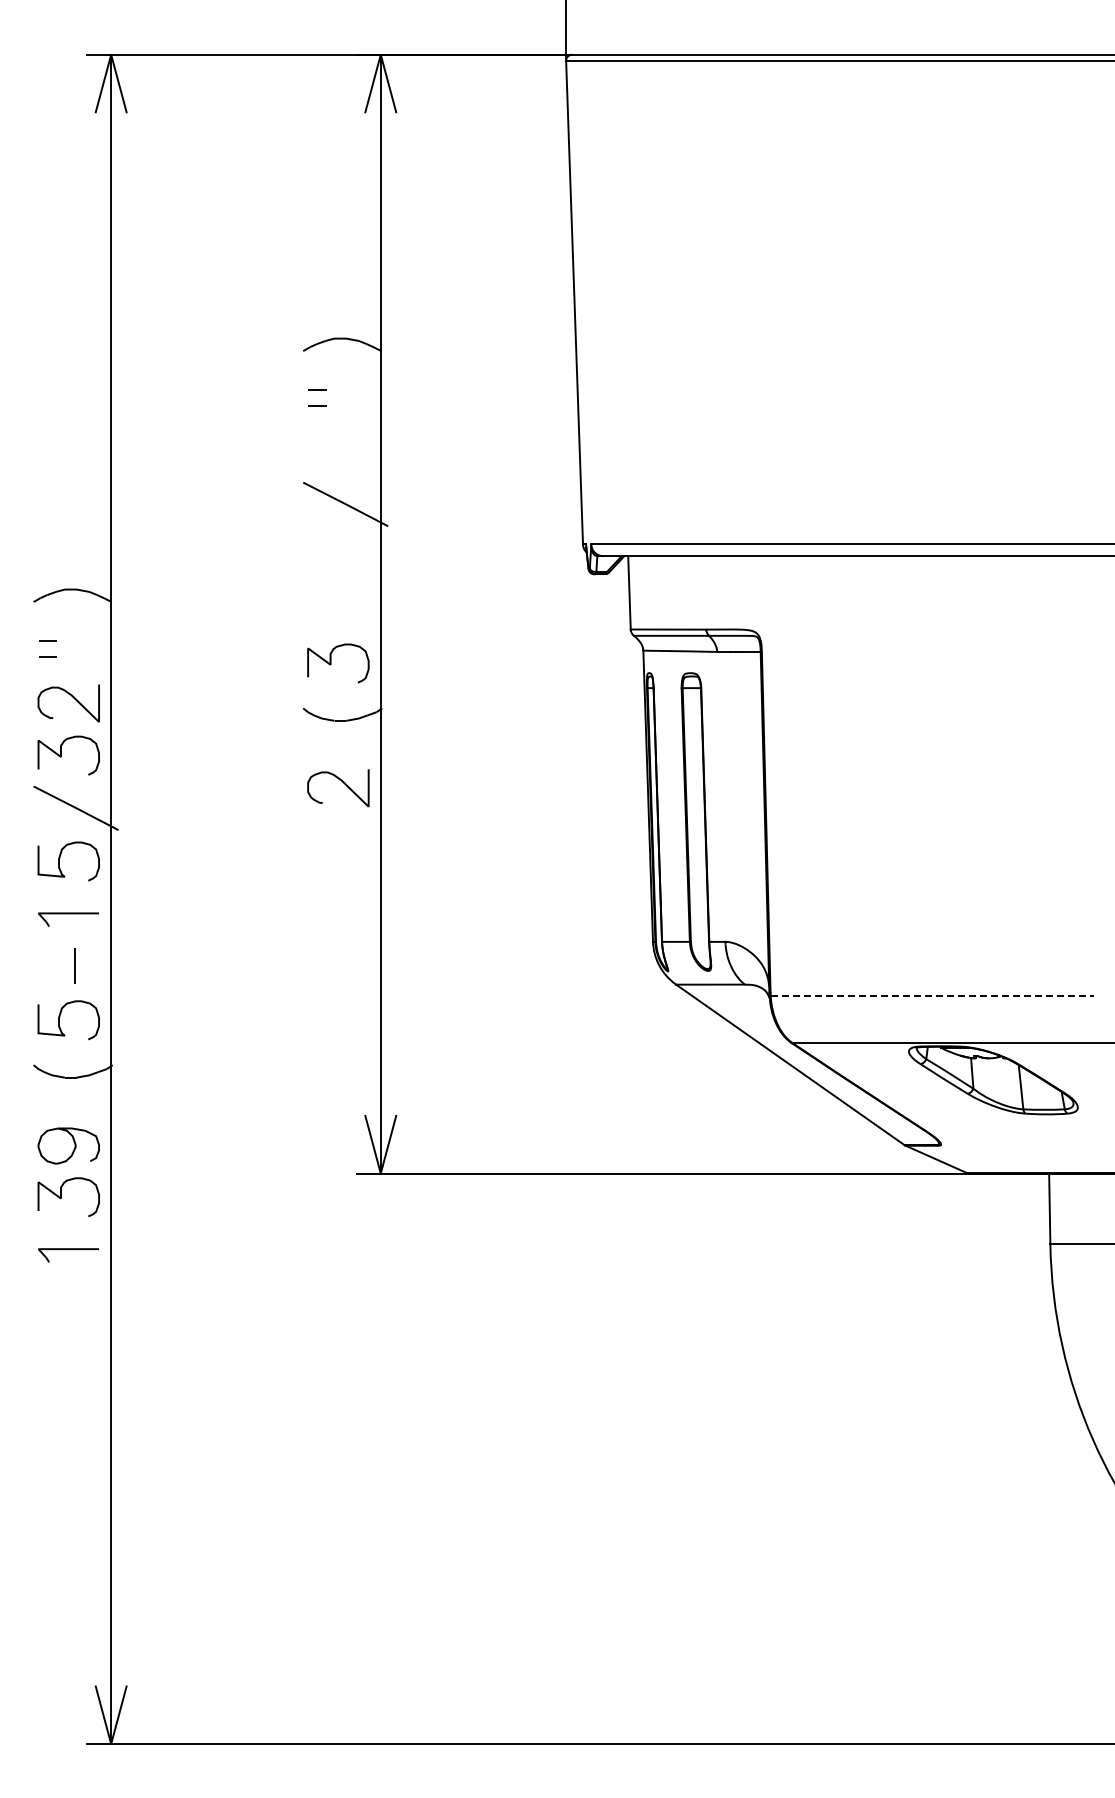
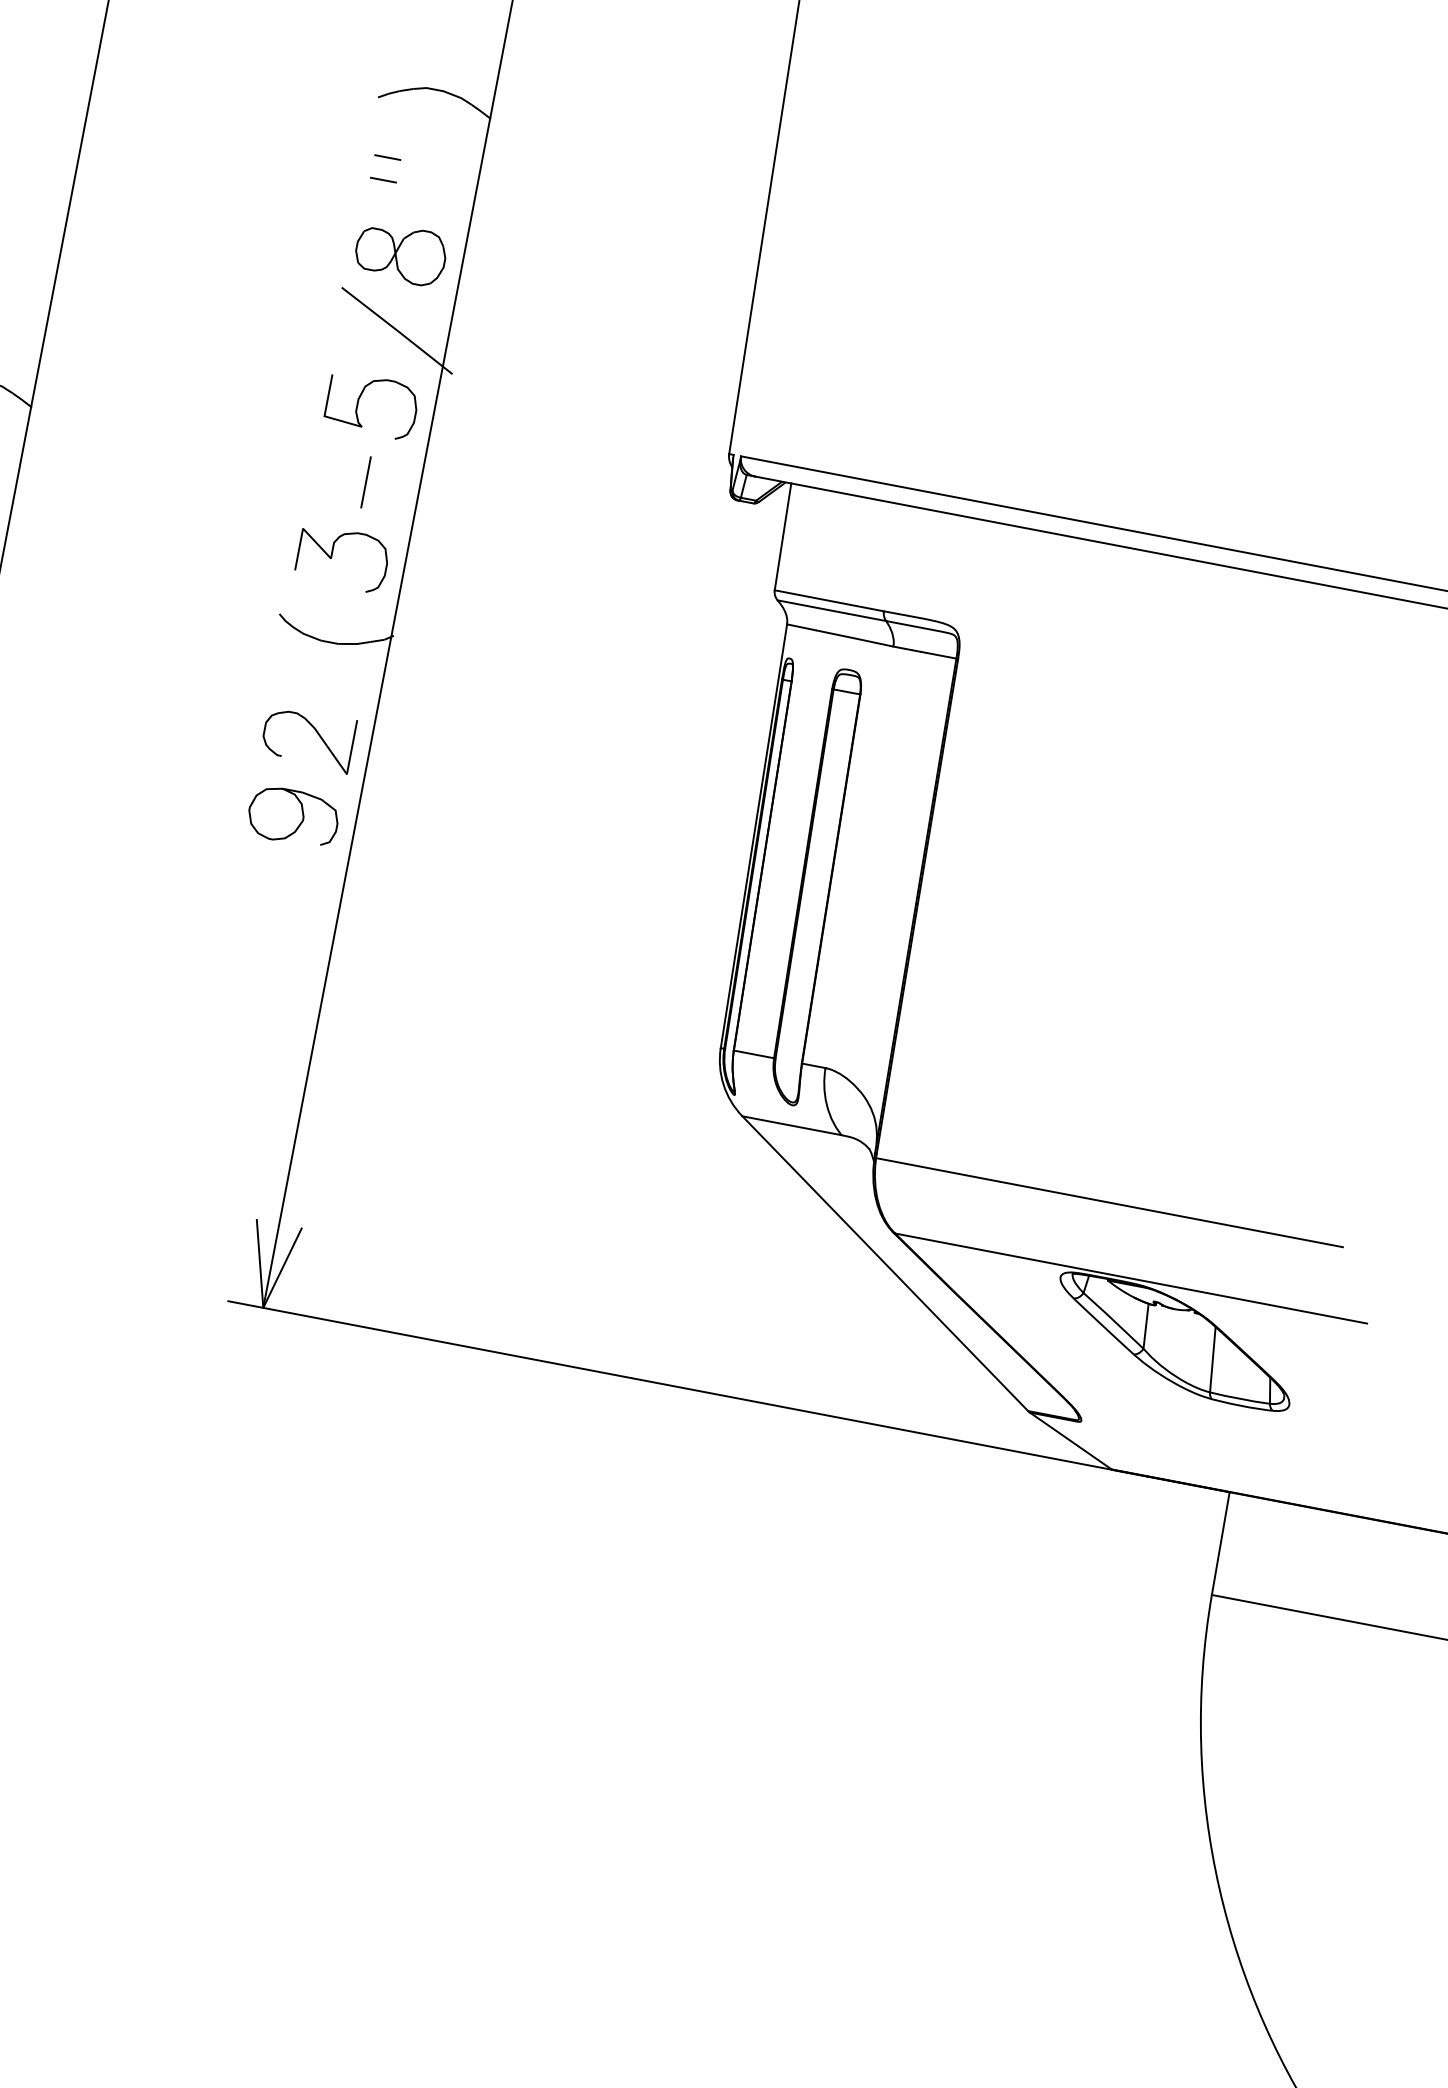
part: (338, 452) -> (401, 253), added
curve: (330, 553) -> (361, 397), added
line: (343, 609) -> (364, 482), added
curve: (343, 839) -> (301, 814), added
line: (932, 995) -> (1110, 1202), dashed -> solid

